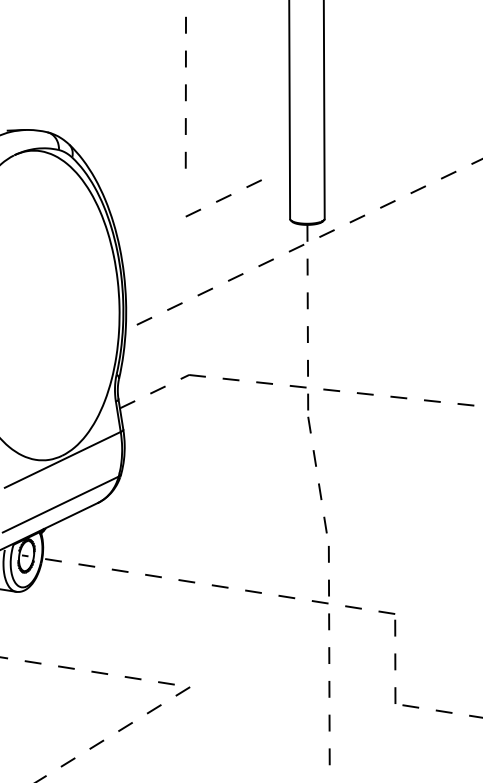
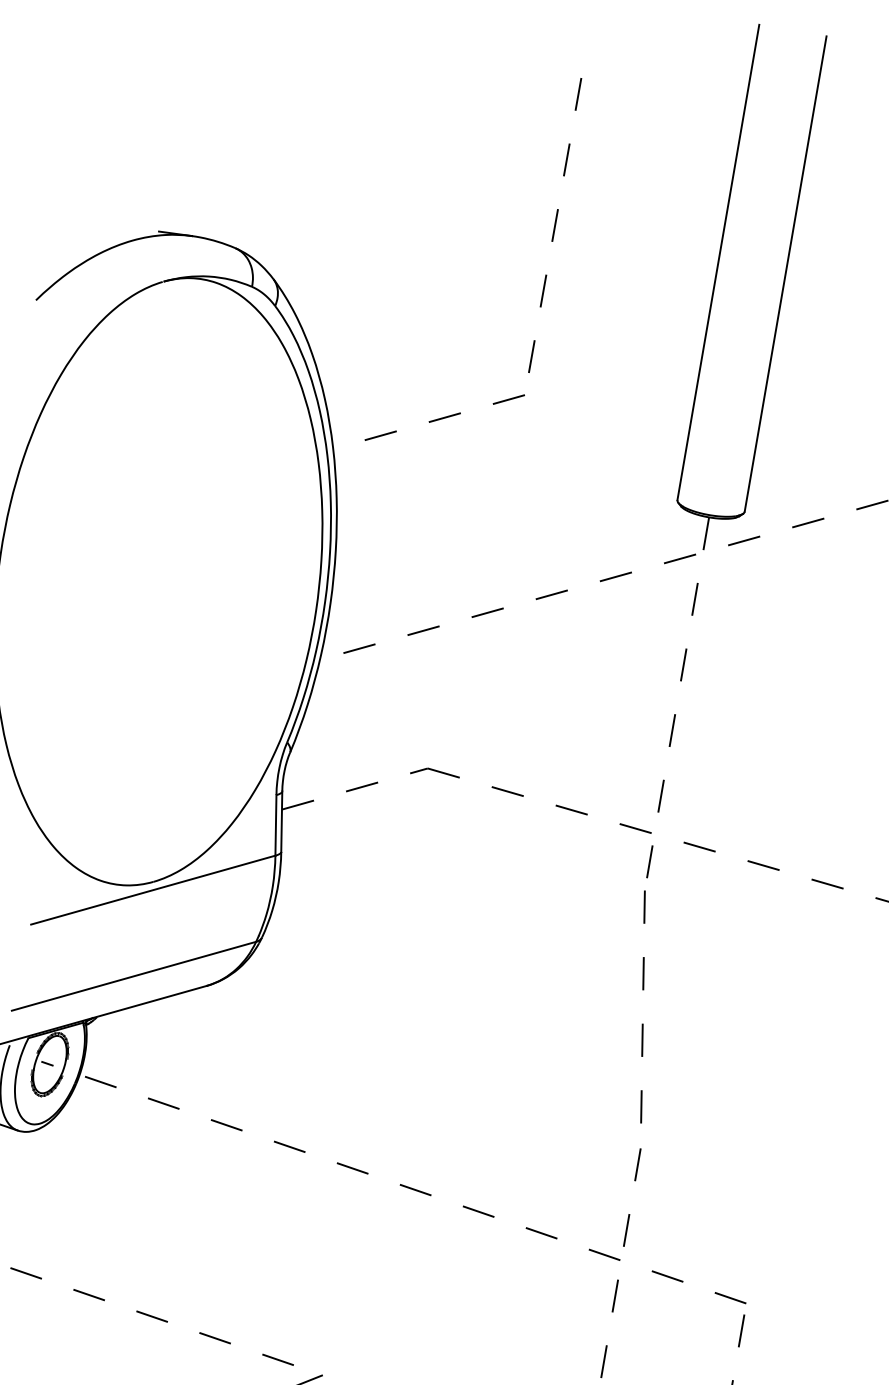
line: (185, 92) -> (554, 224), moved
line: (223, 198) -> (444, 417), moved

